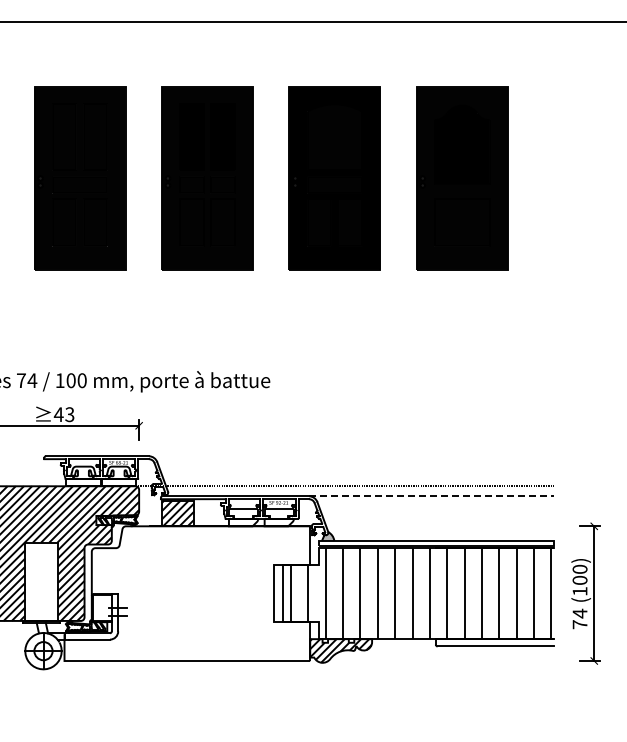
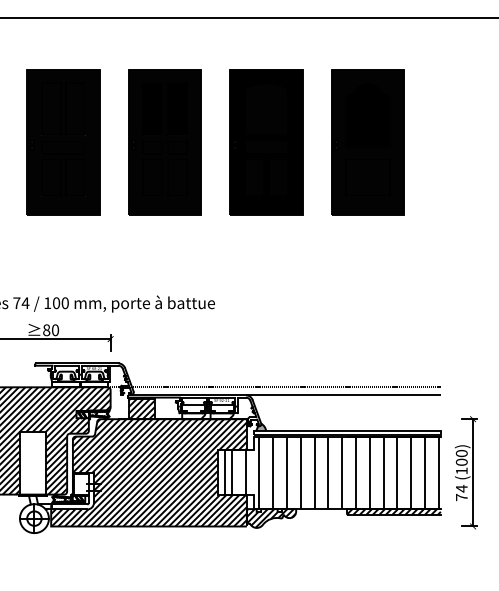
text: (63, 414) -> (50, 330), 43 -> 80
line: (432, 496) -> (344, 395), dashed -> solid
hatch: (187, 593) -> (149, 472), added
hatch: (494, 642) -> (393, 511), added

